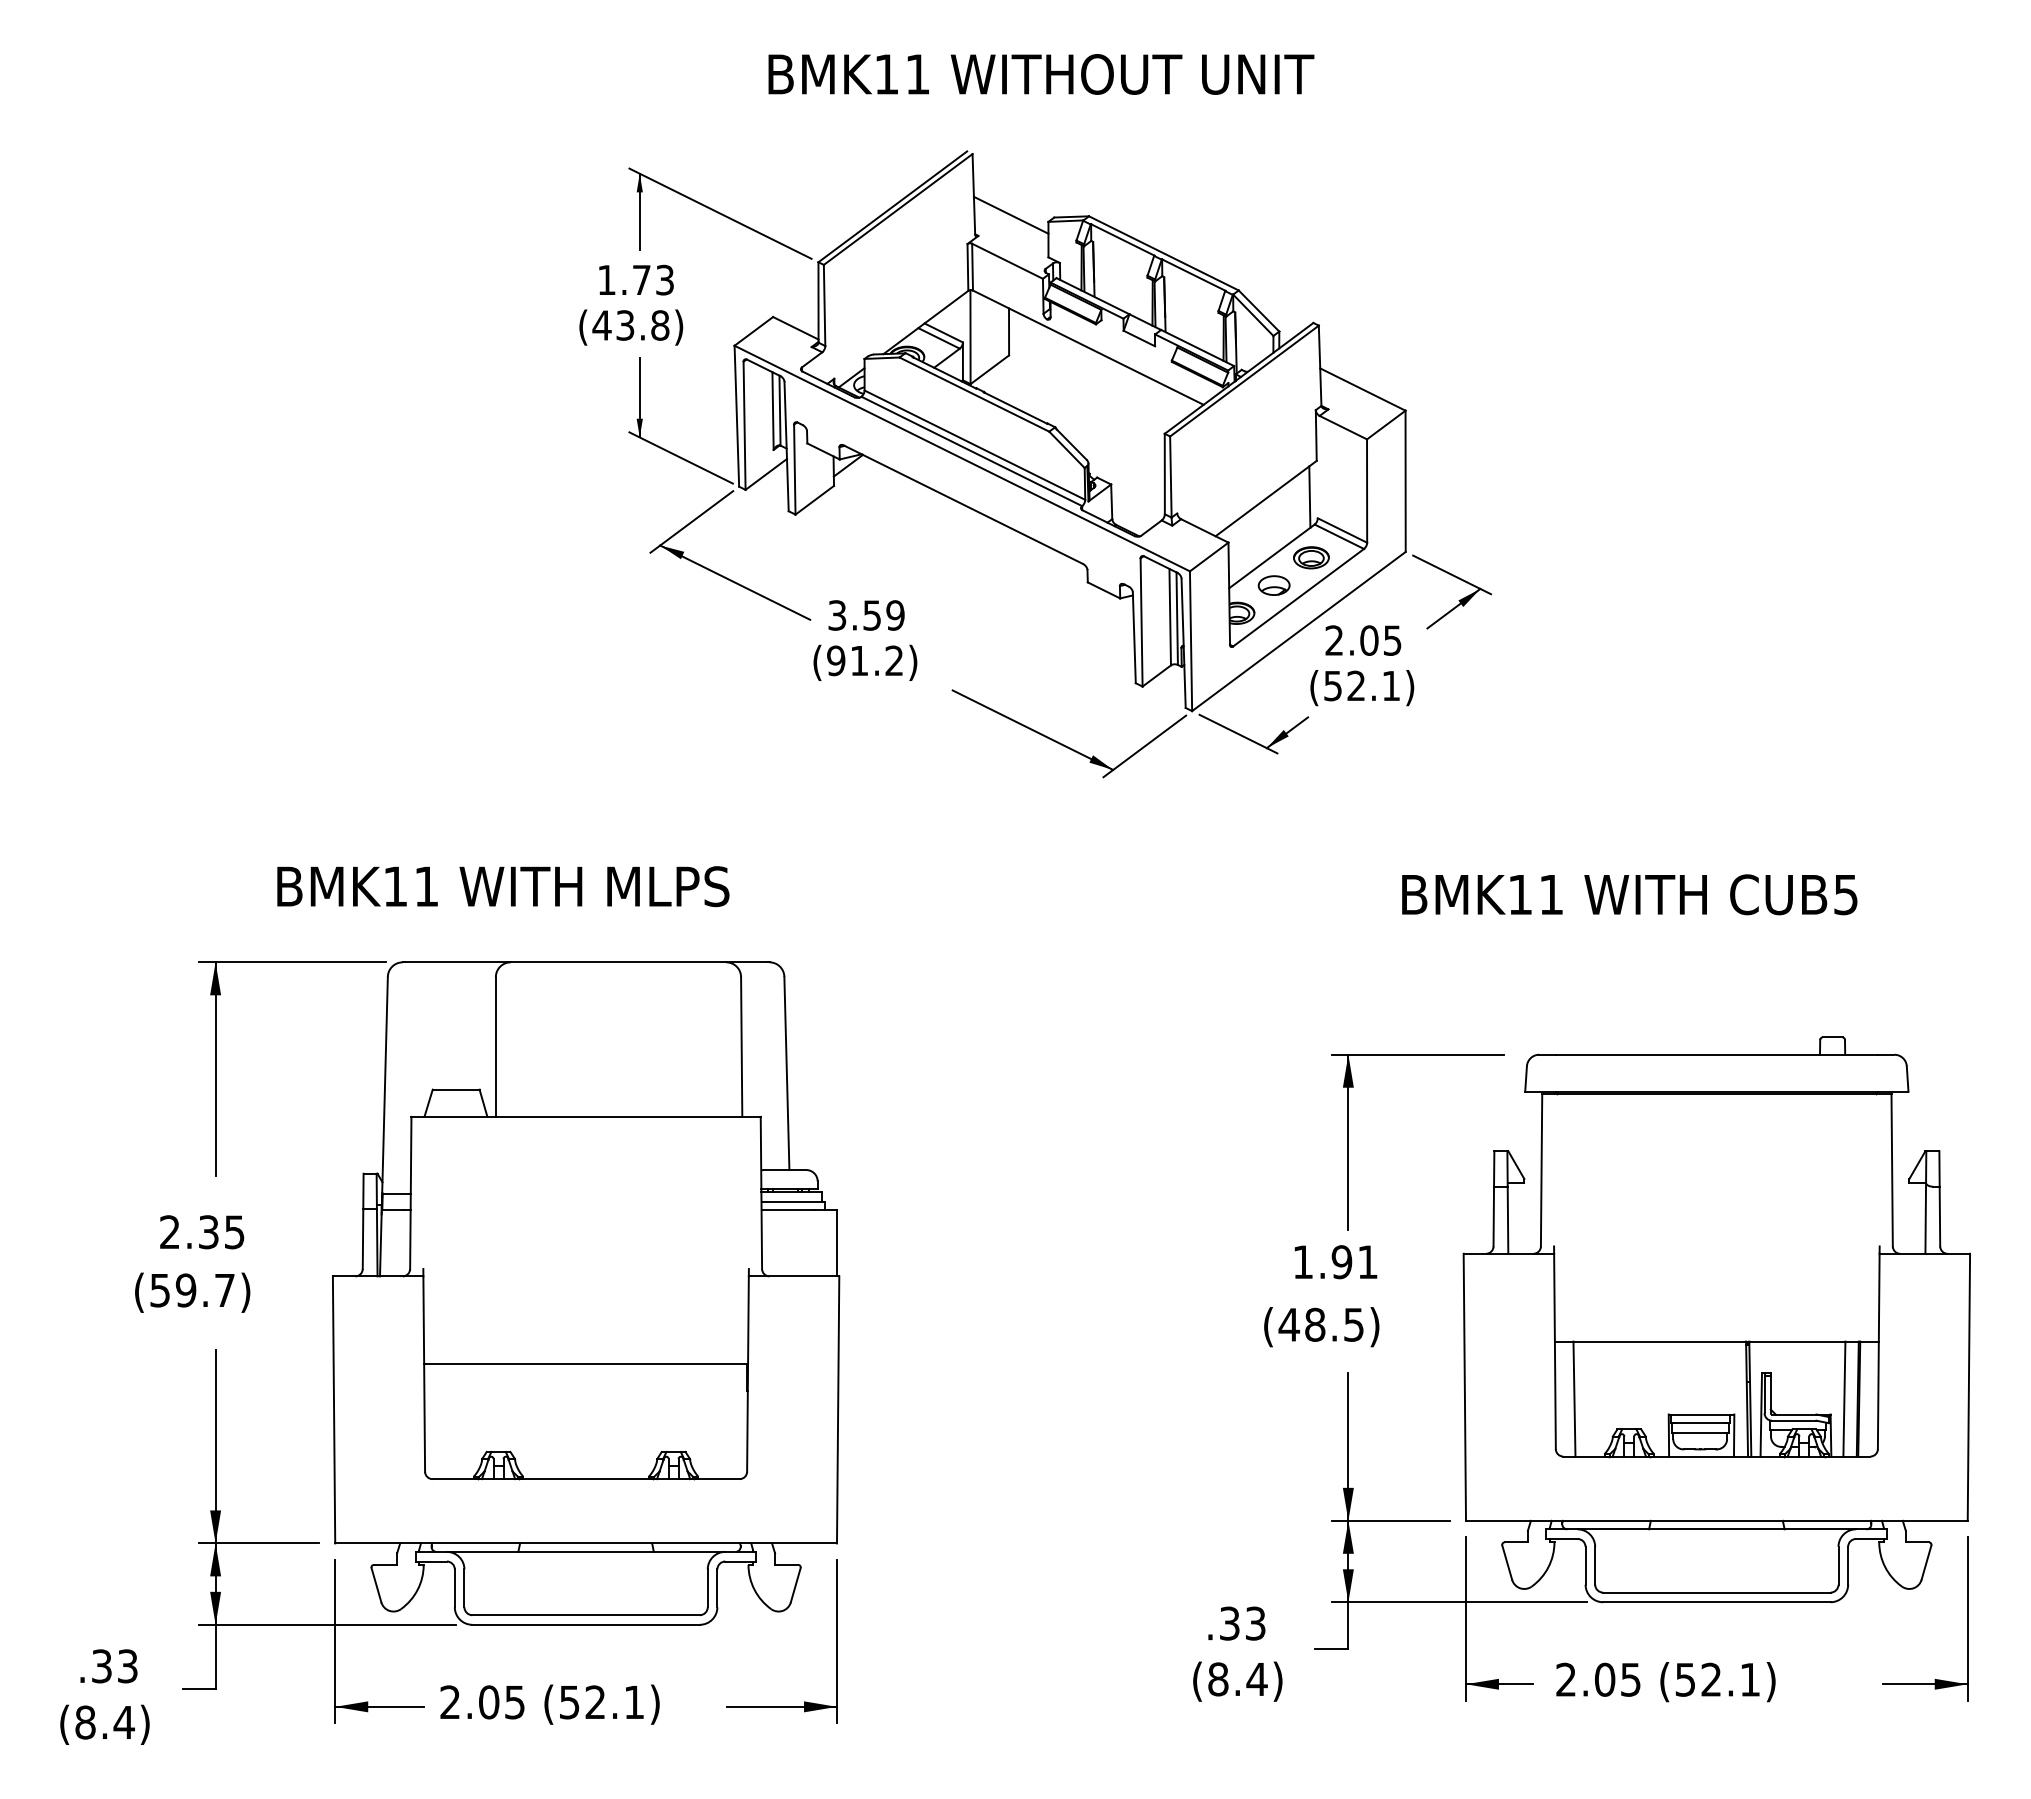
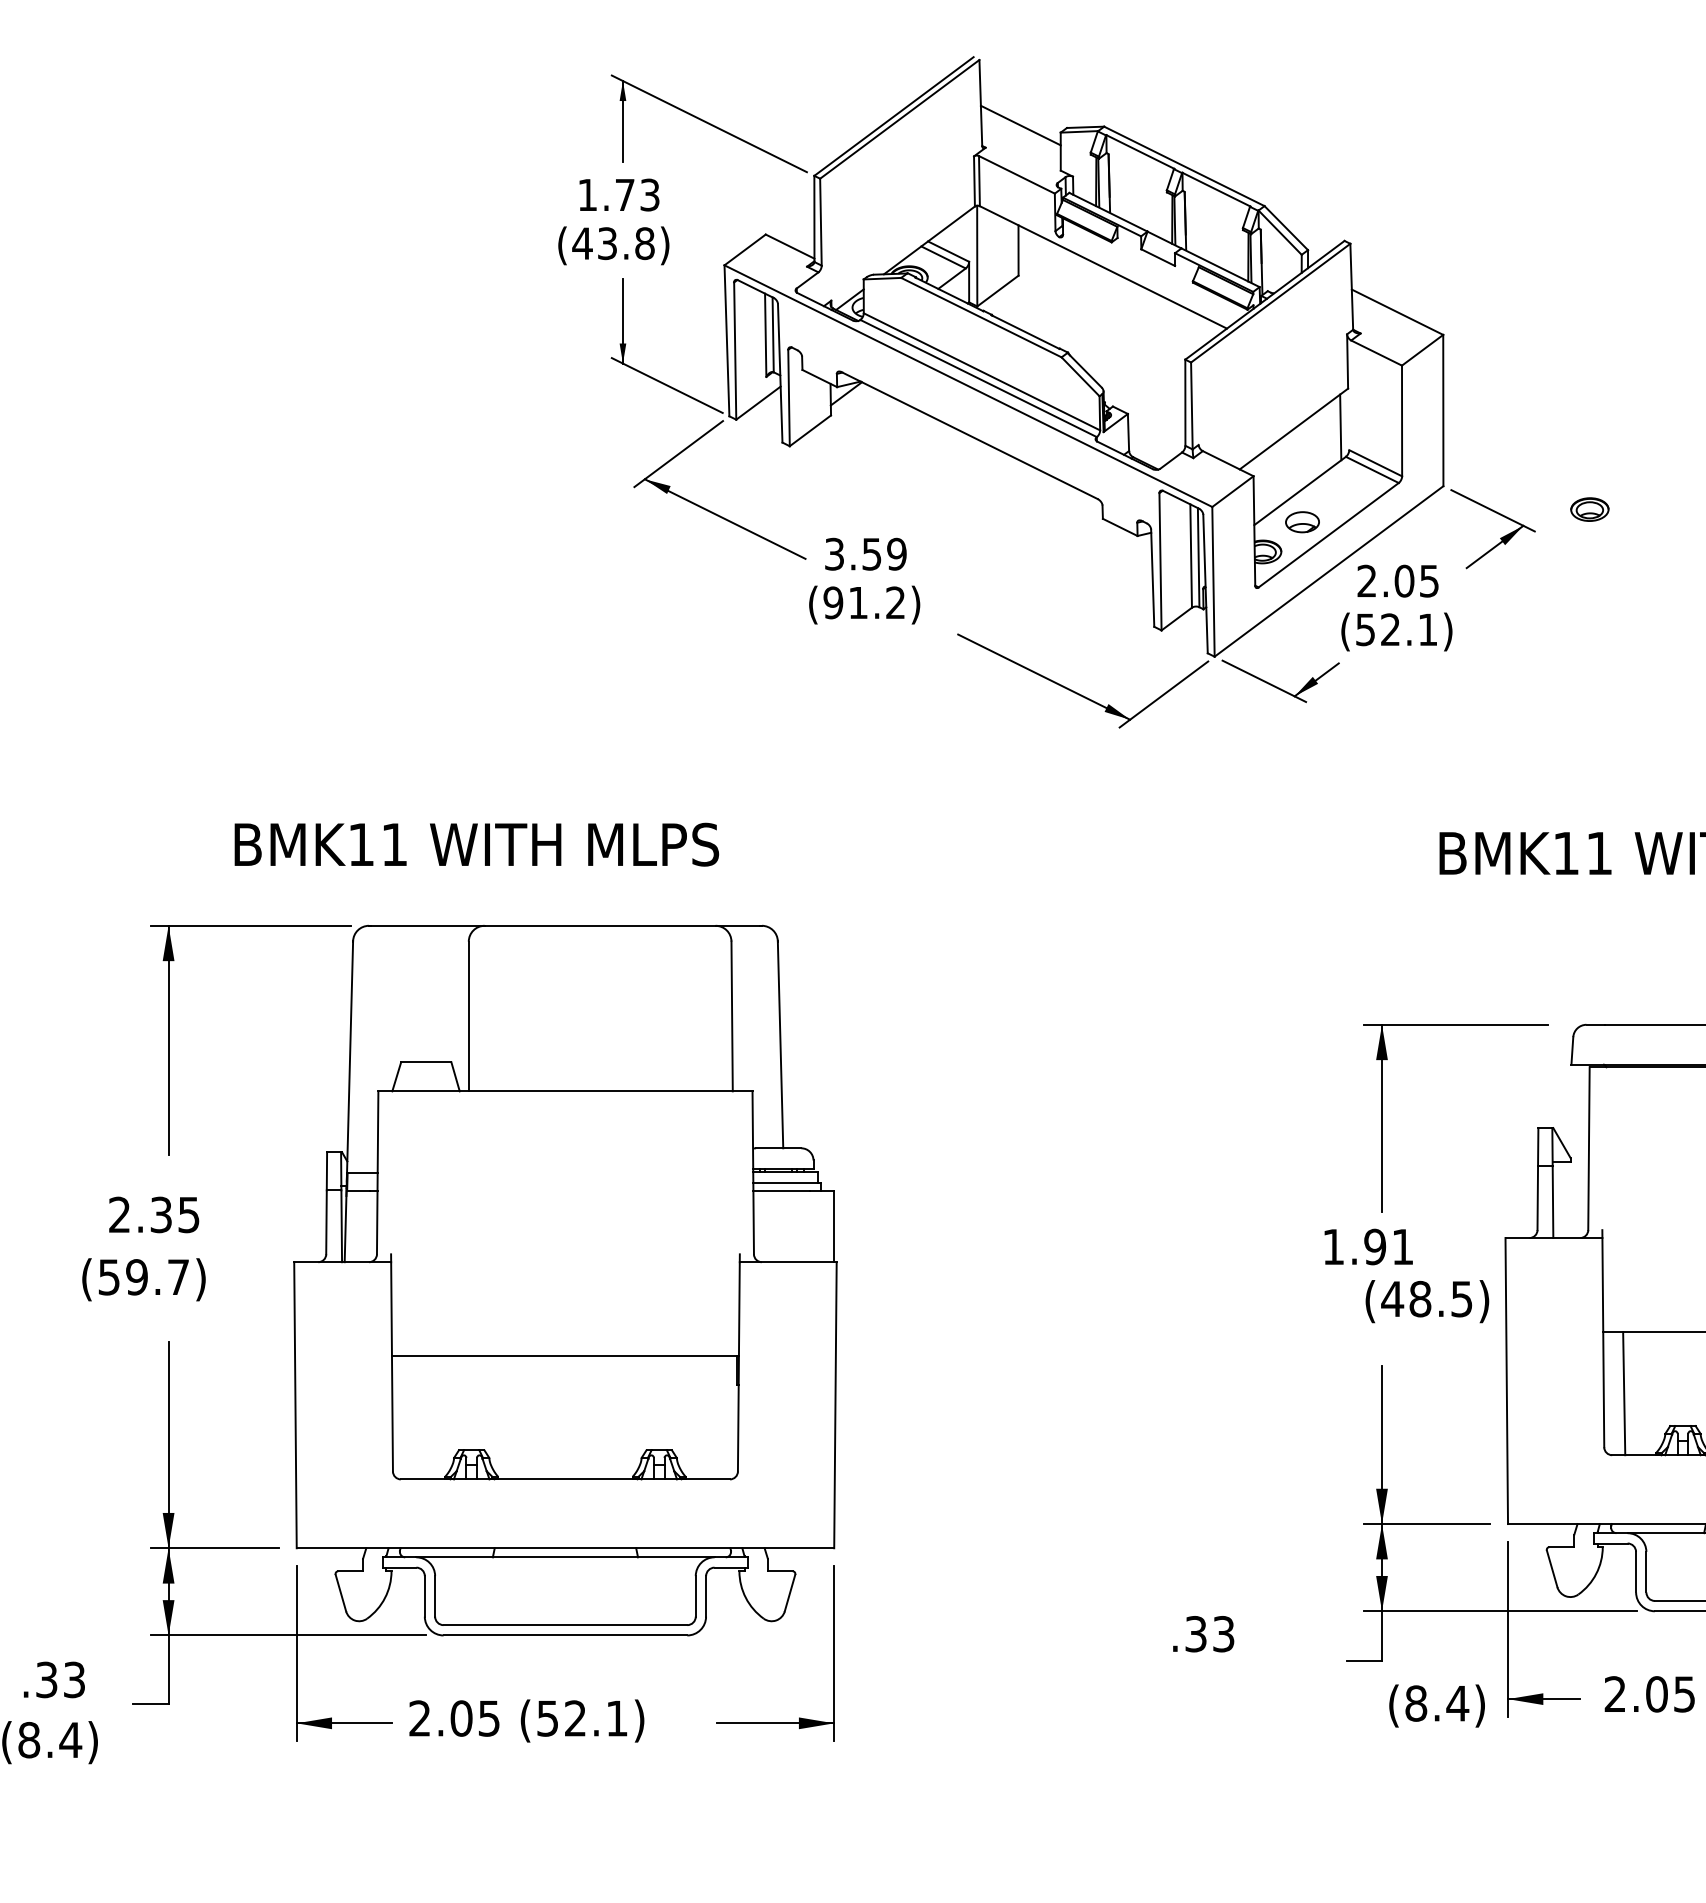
part: (1311, 557) -> (1589, 509), moved
text: (1321, 1327) -> (1427, 1301), moved
text: (1236, 1623) -> (1203, 1634), moved
text: (1237, 1681) -> (1436, 1705), moved

